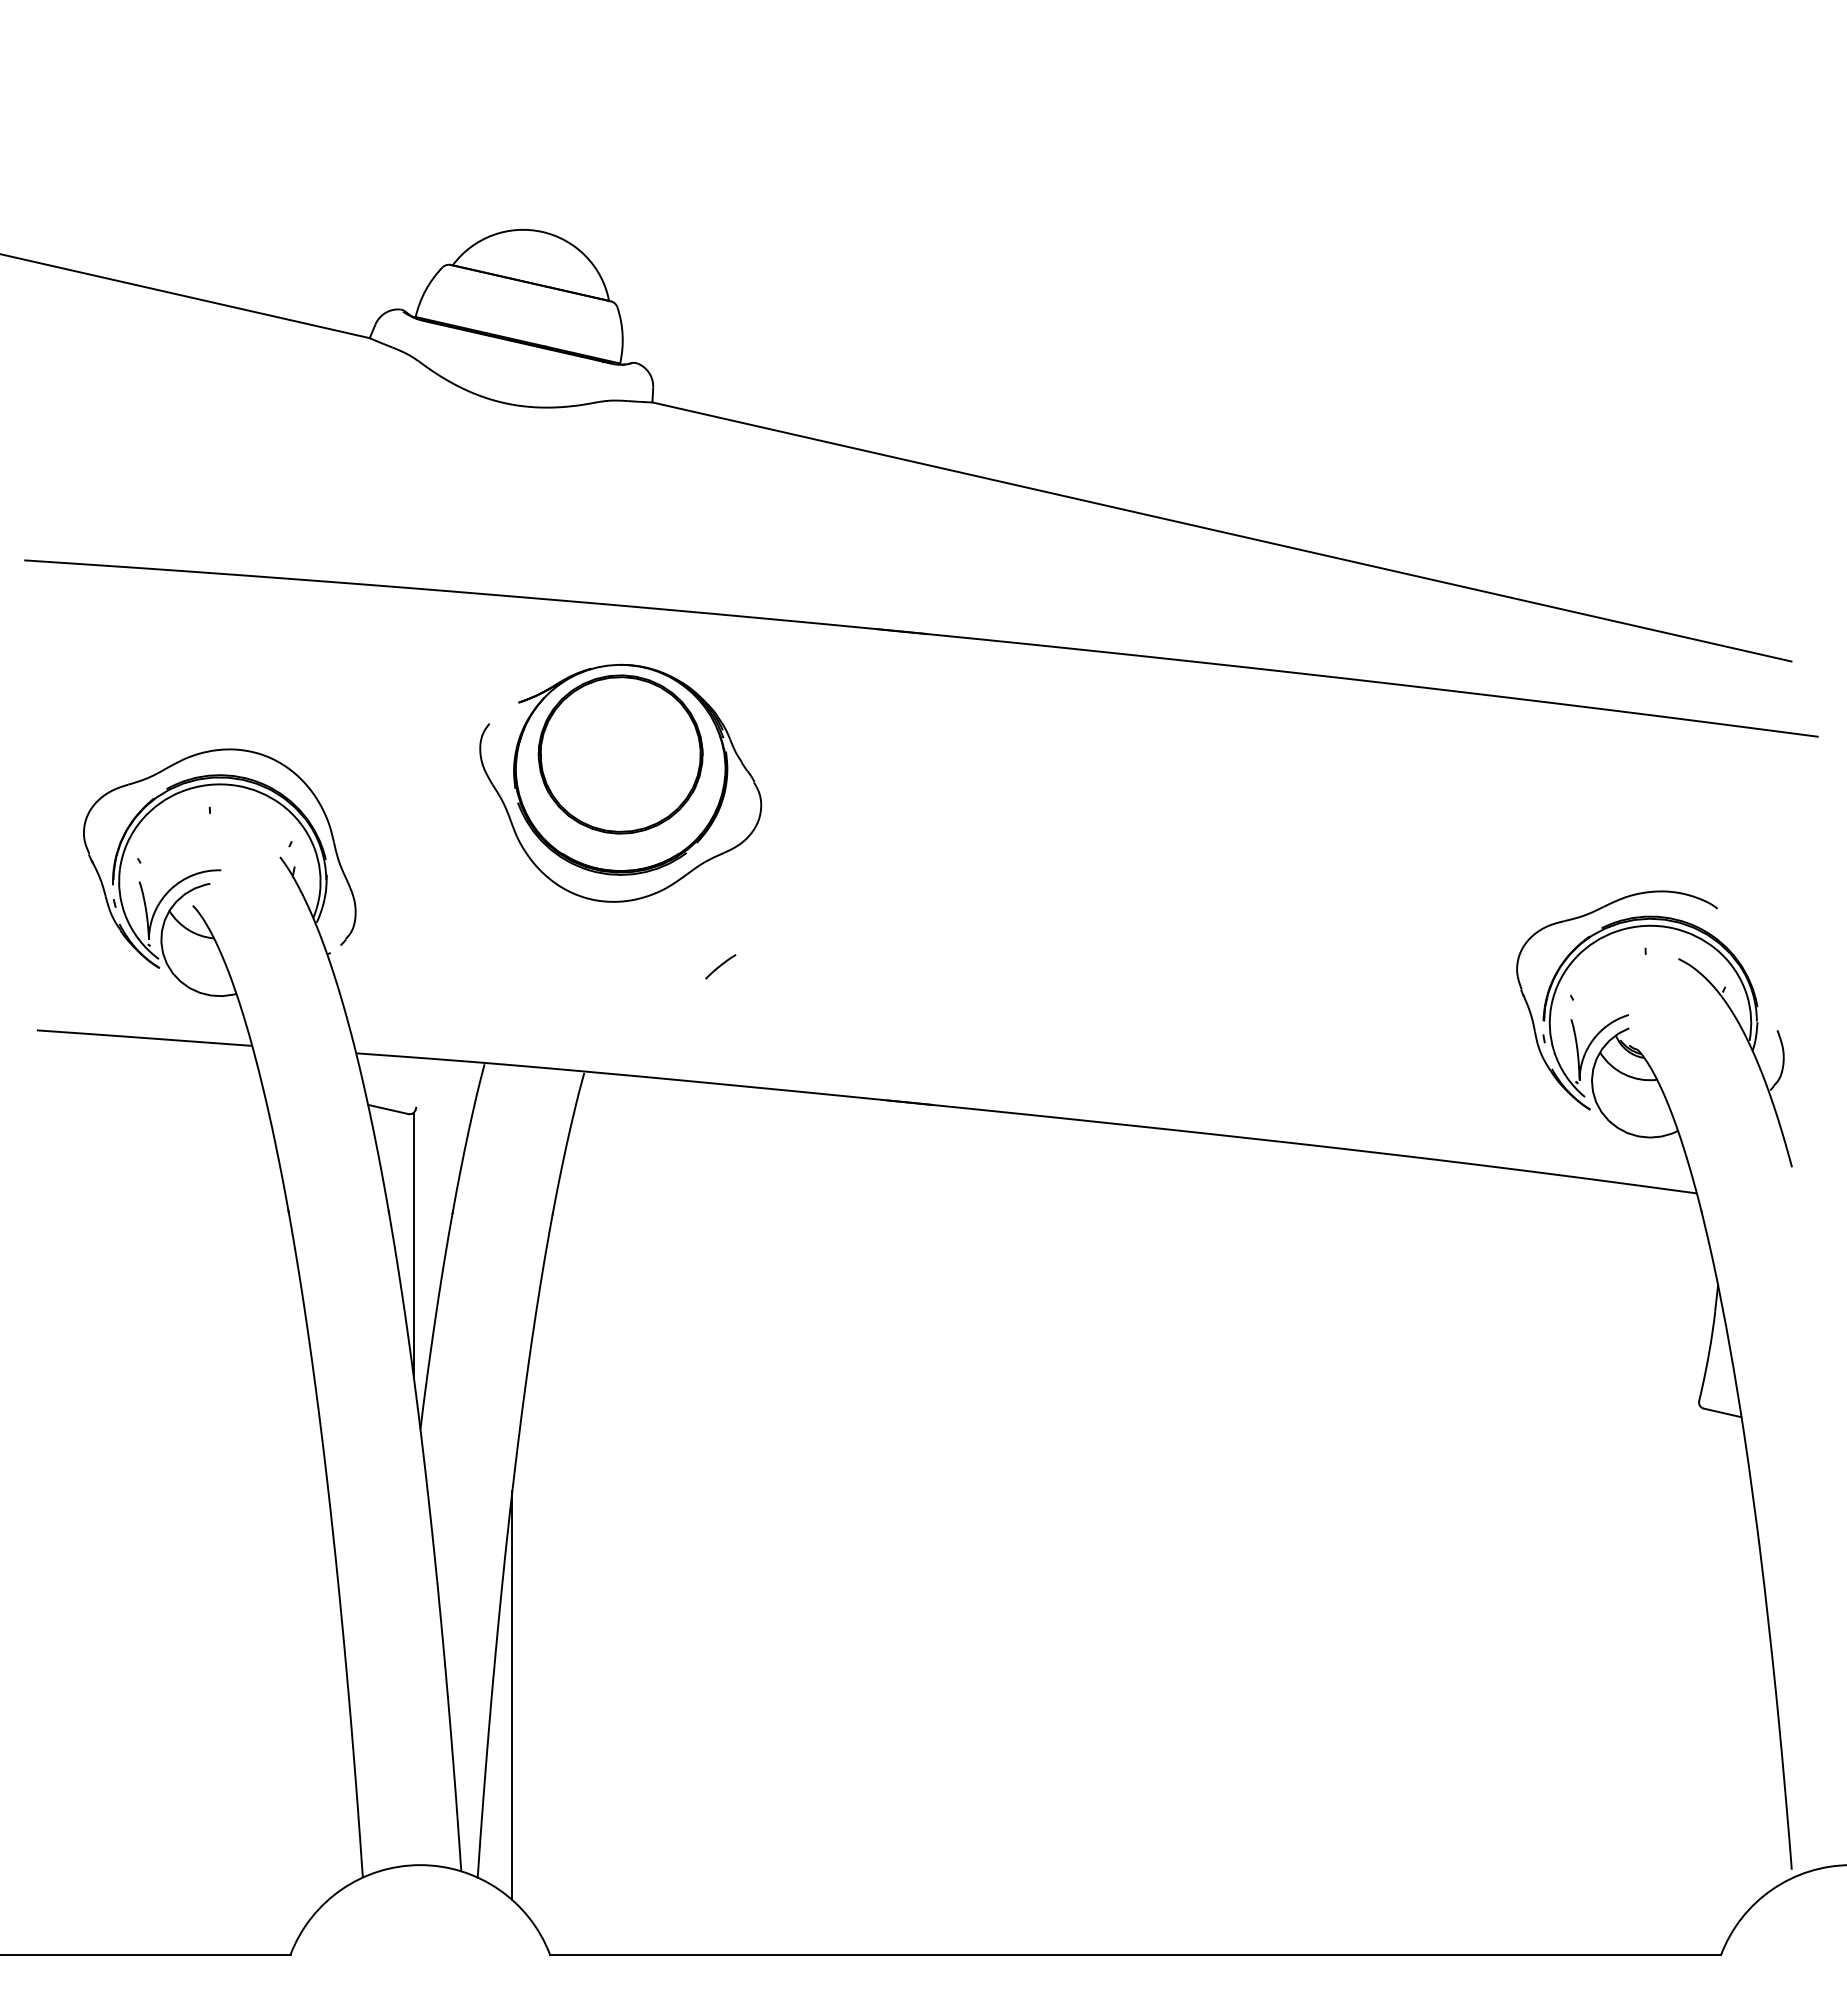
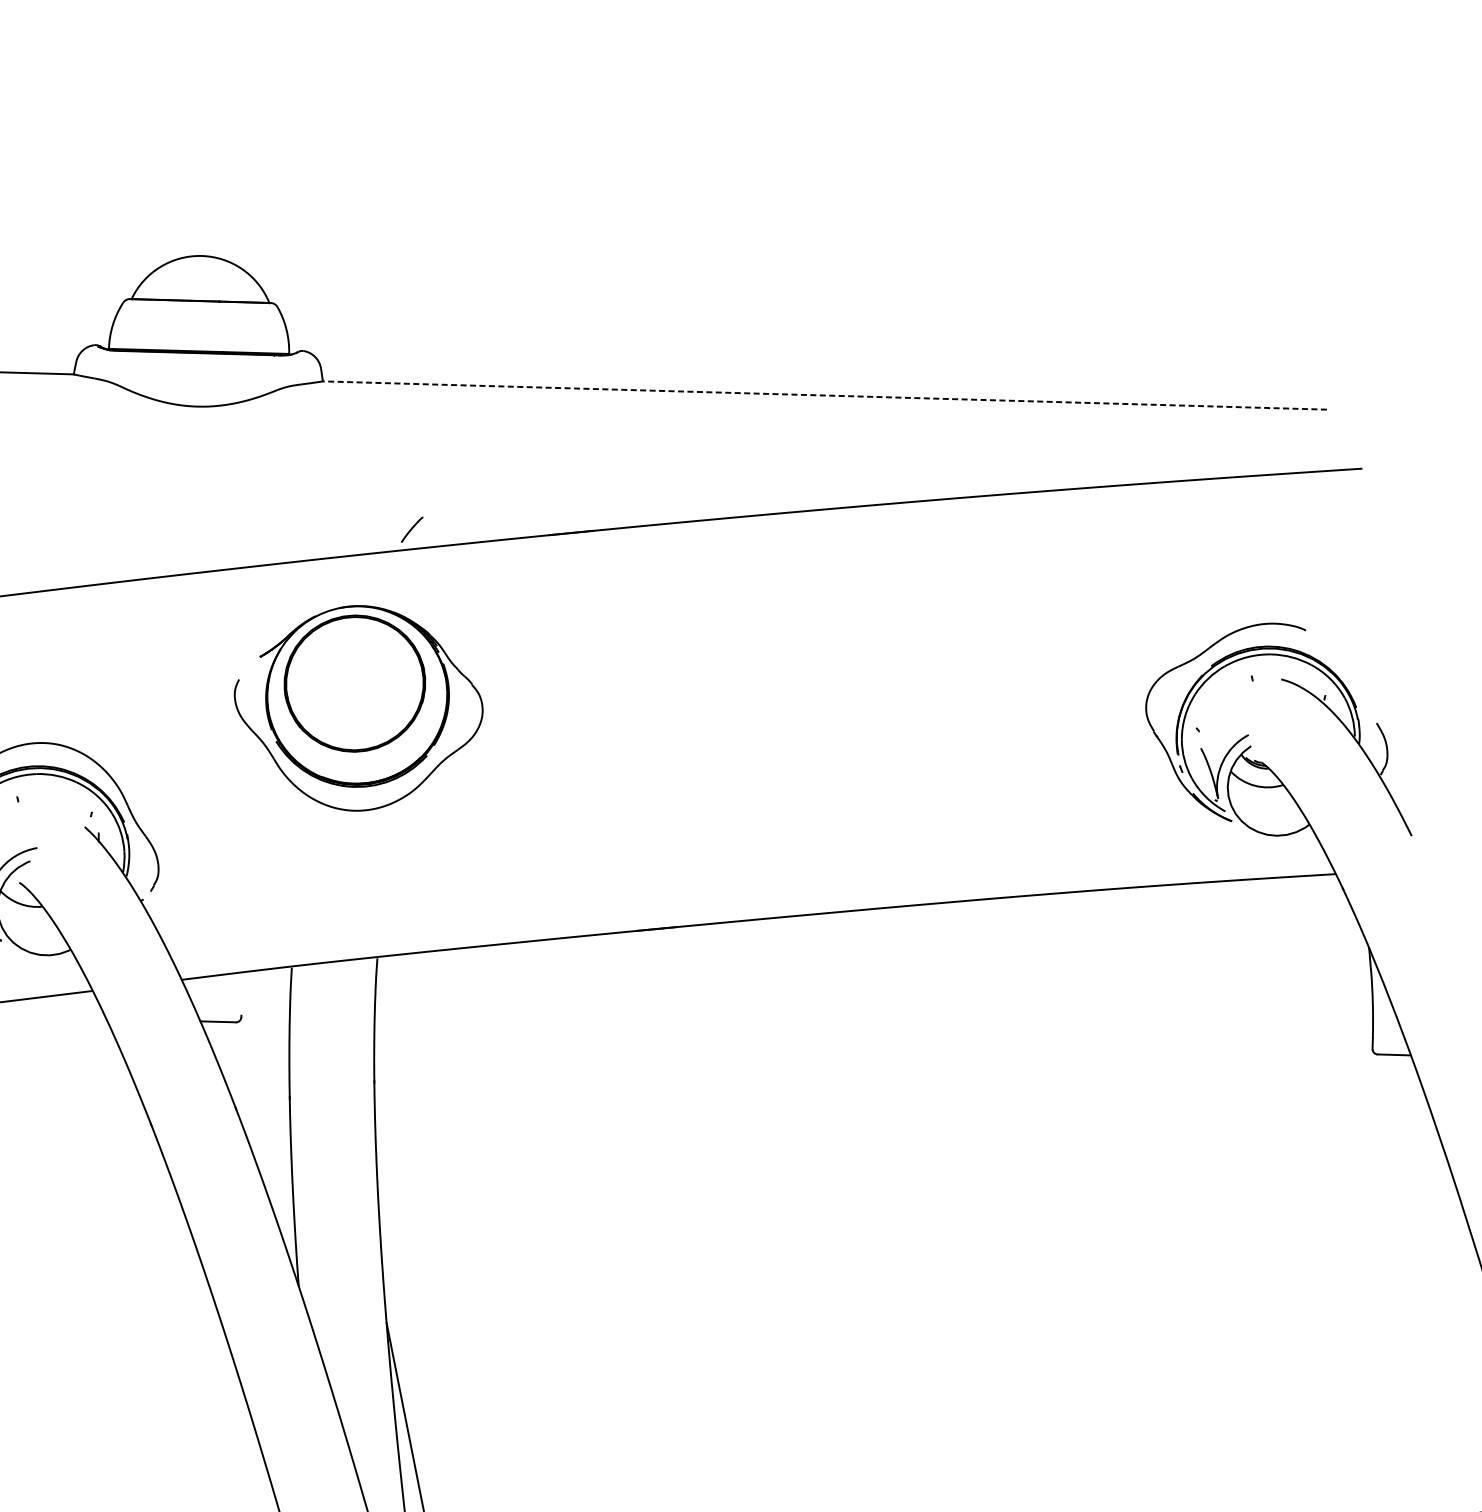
line: (1221, 531) -> (824, 395), solid -> dashed
curve: (720, 966) -> (411, 529), moved
line: (413, 1244) -> (262, 1131), removed

